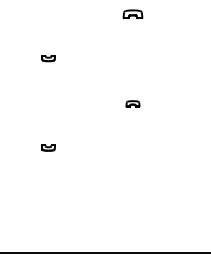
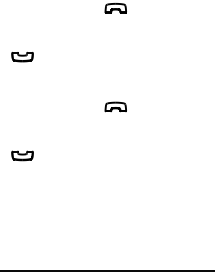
part: (48, 58) -> (22, 56), size x1.43
part: (132, 103) -> (115, 106), size x1.43
part: (48, 147) -> (22, 155), size x1.43

